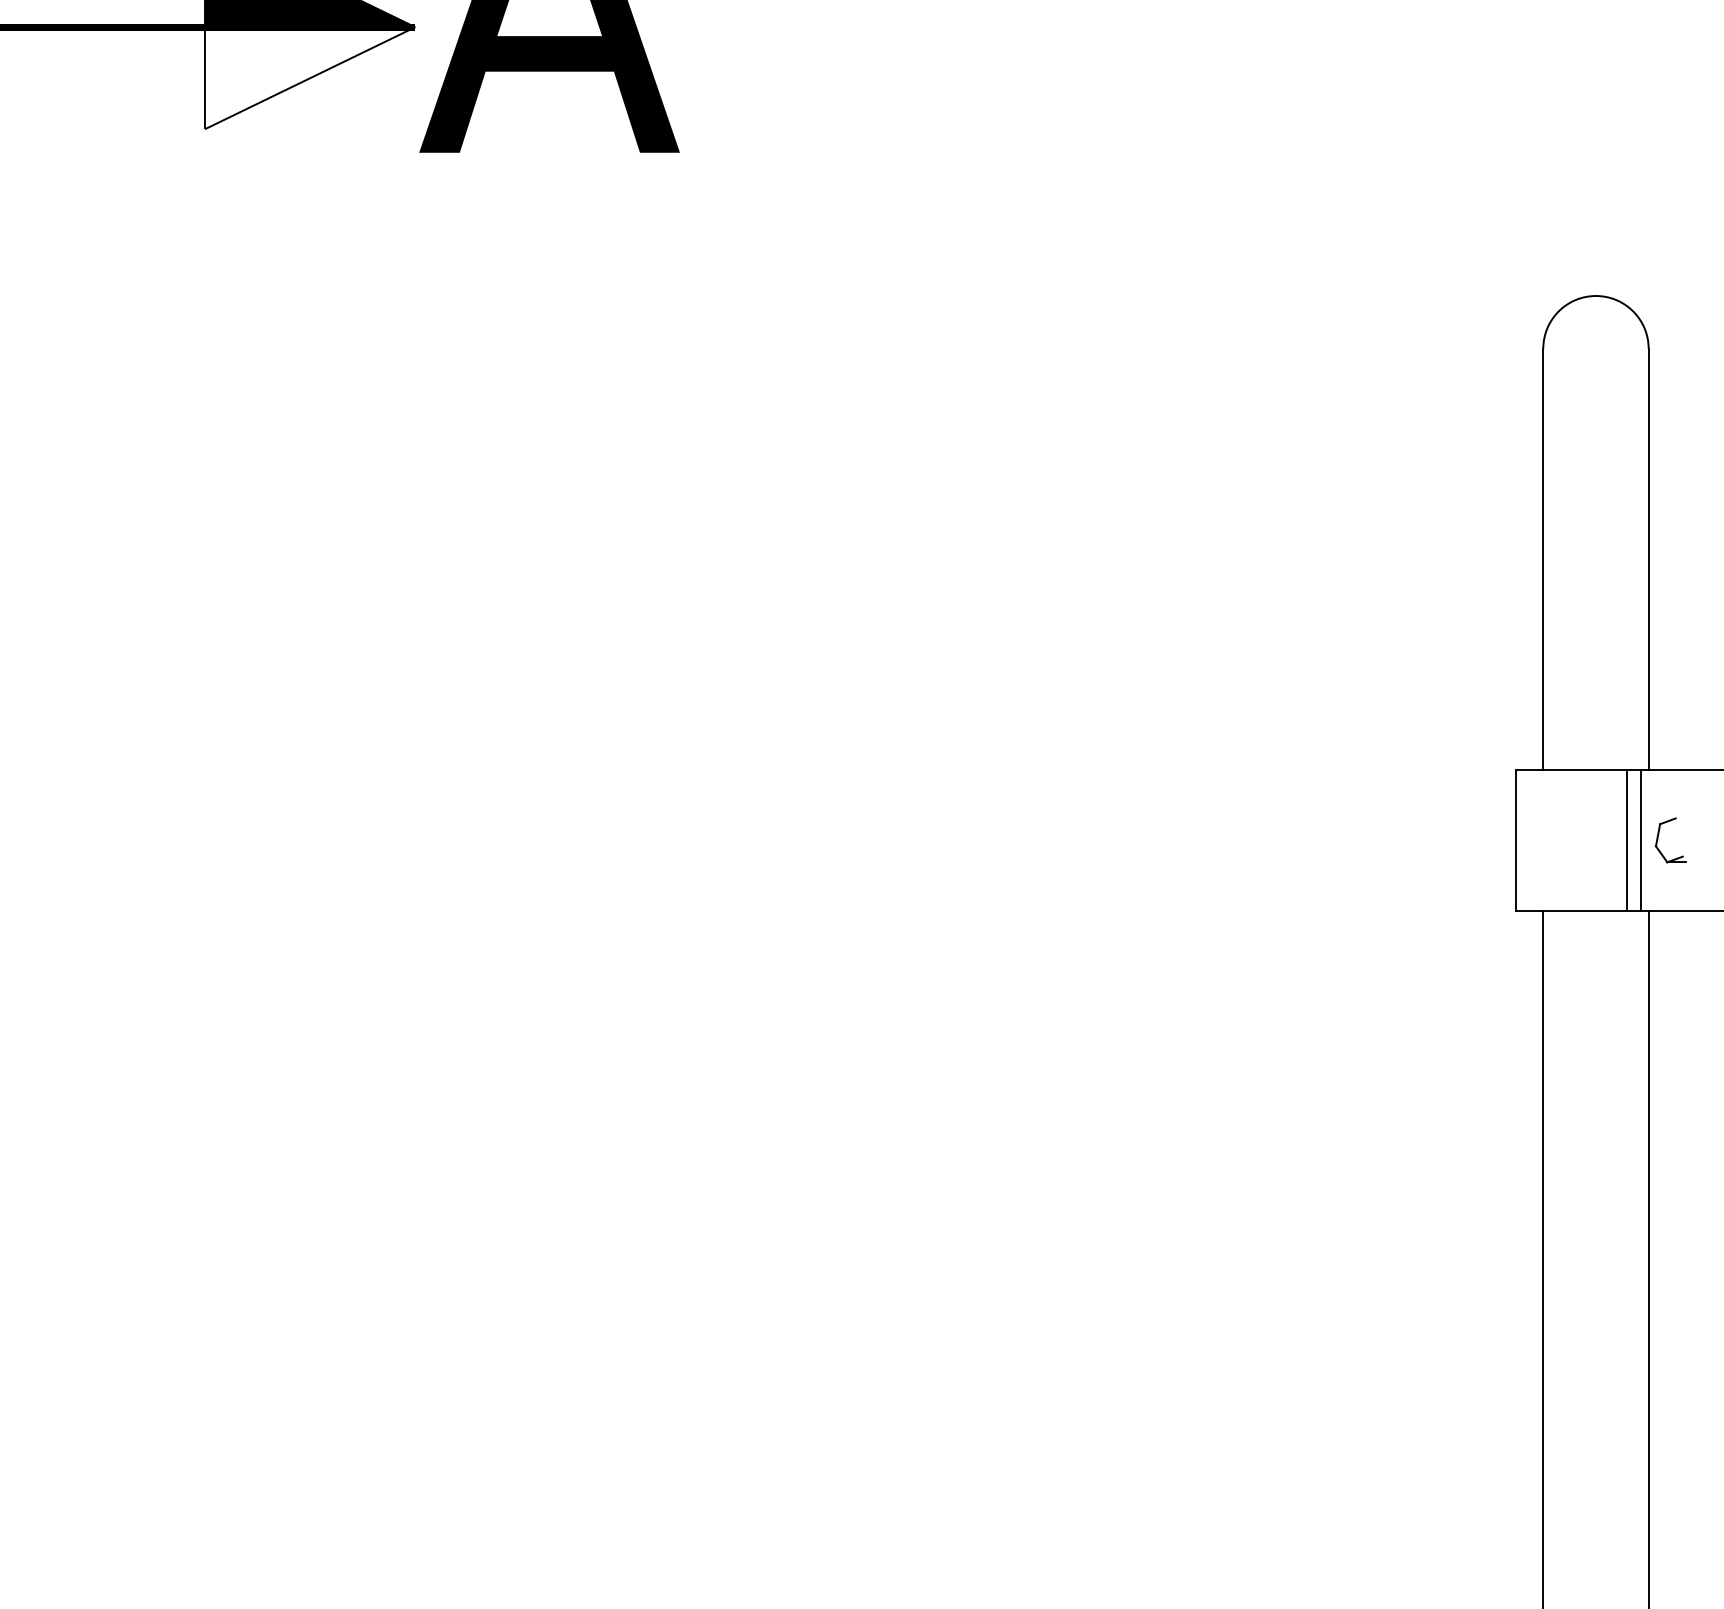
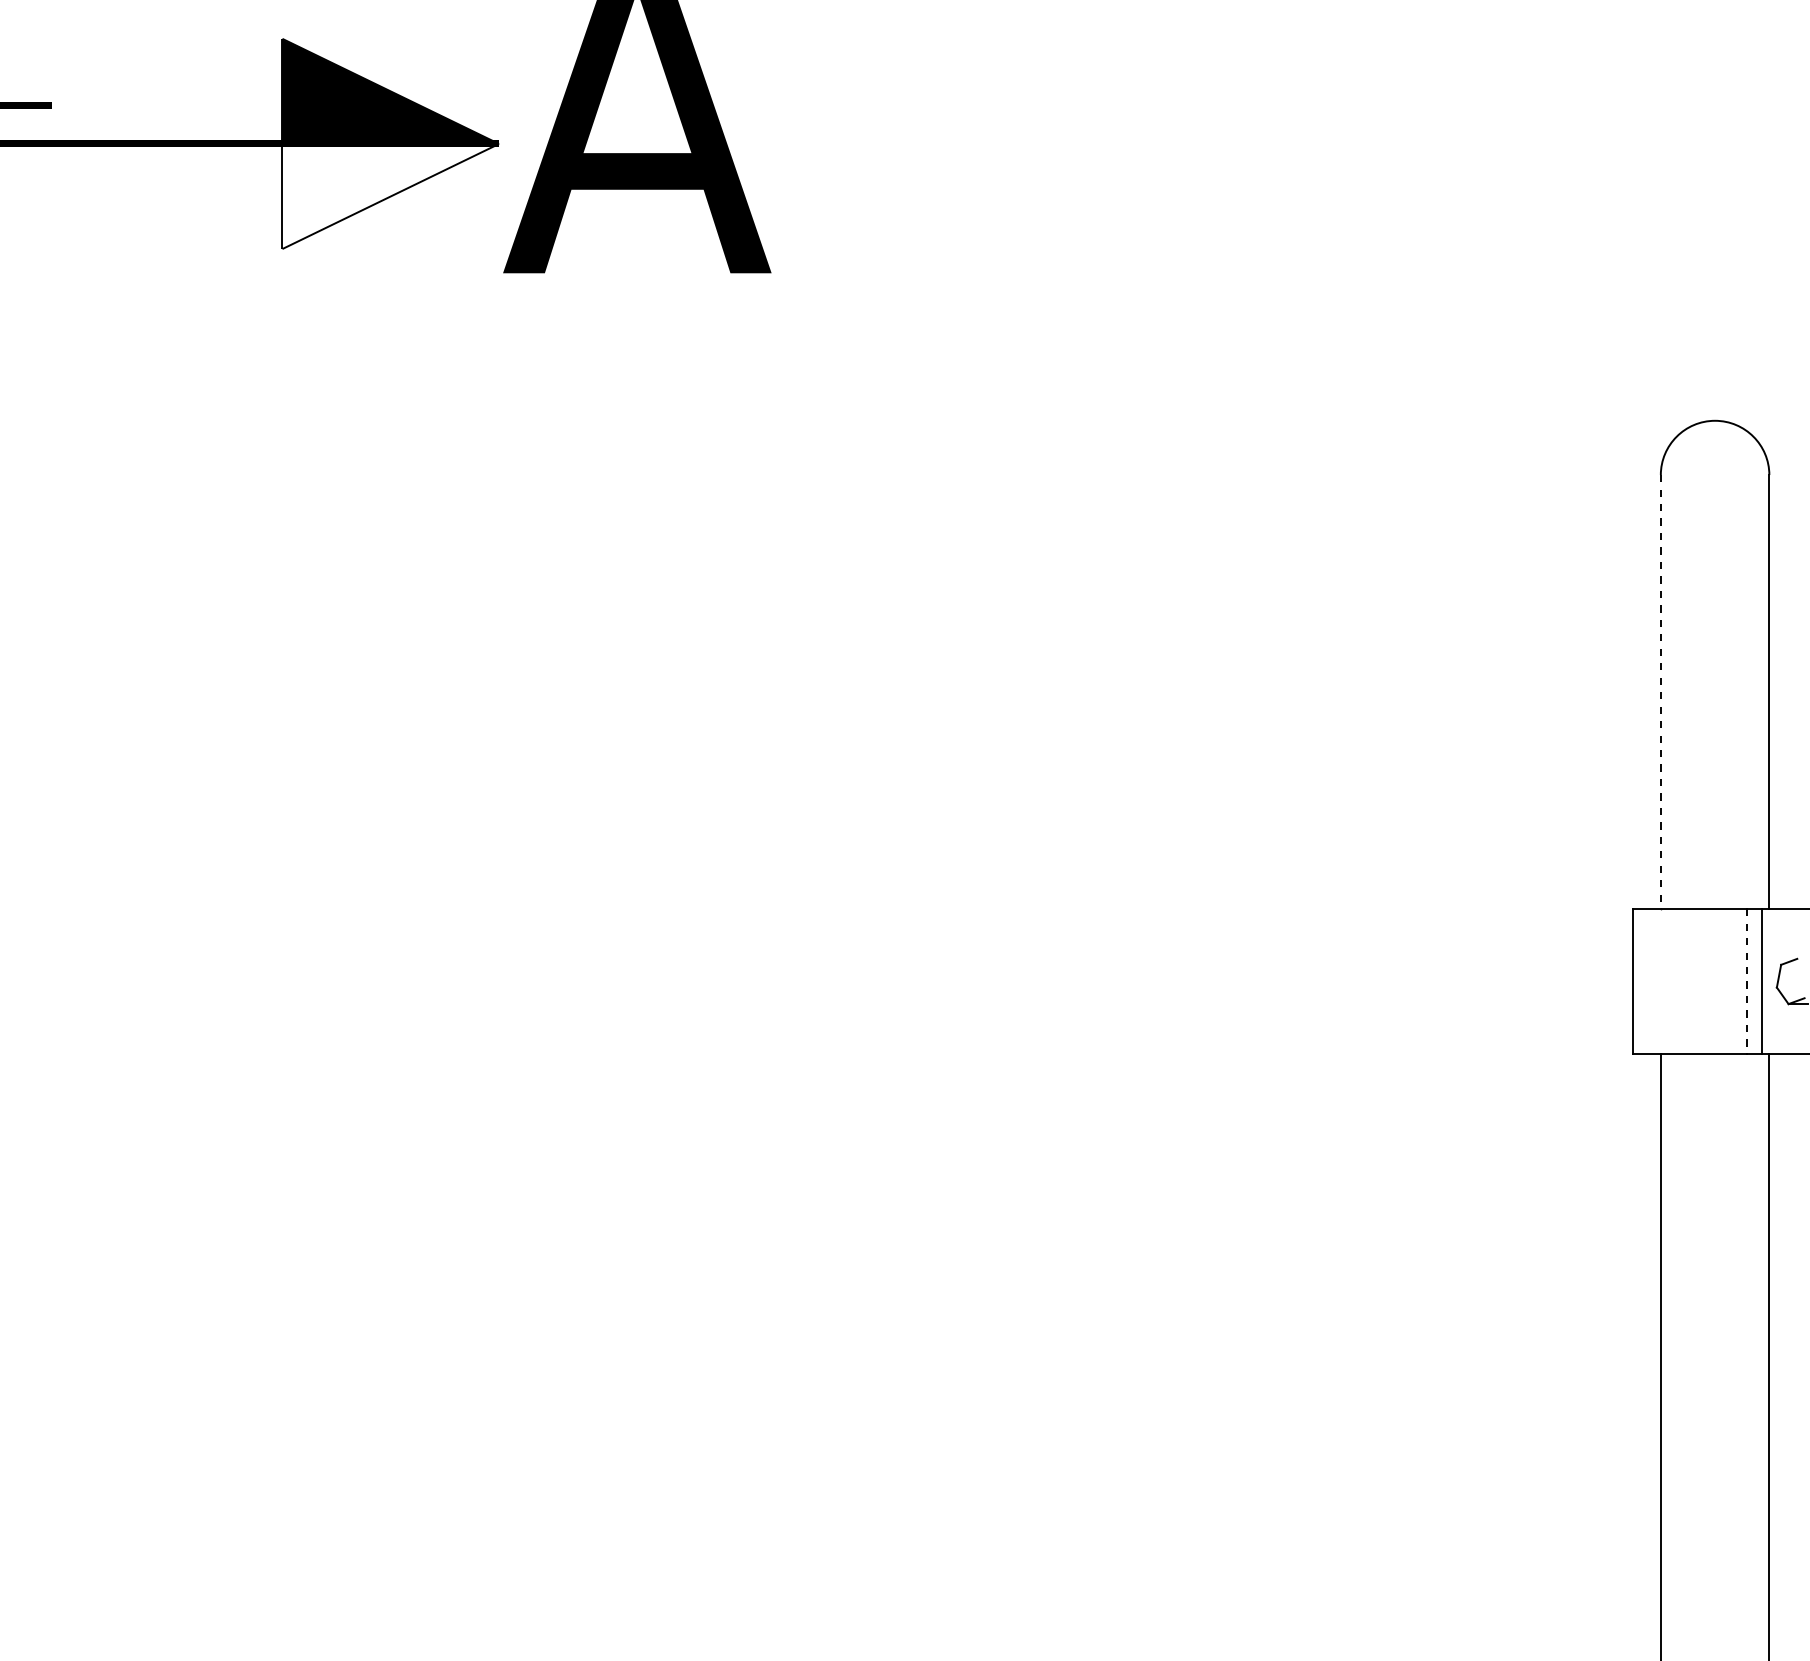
line: (1542, 559) -> (1660, 692), solid -> dashed
line: (1626, 840) -> (1746, 981), solid -> dashed

